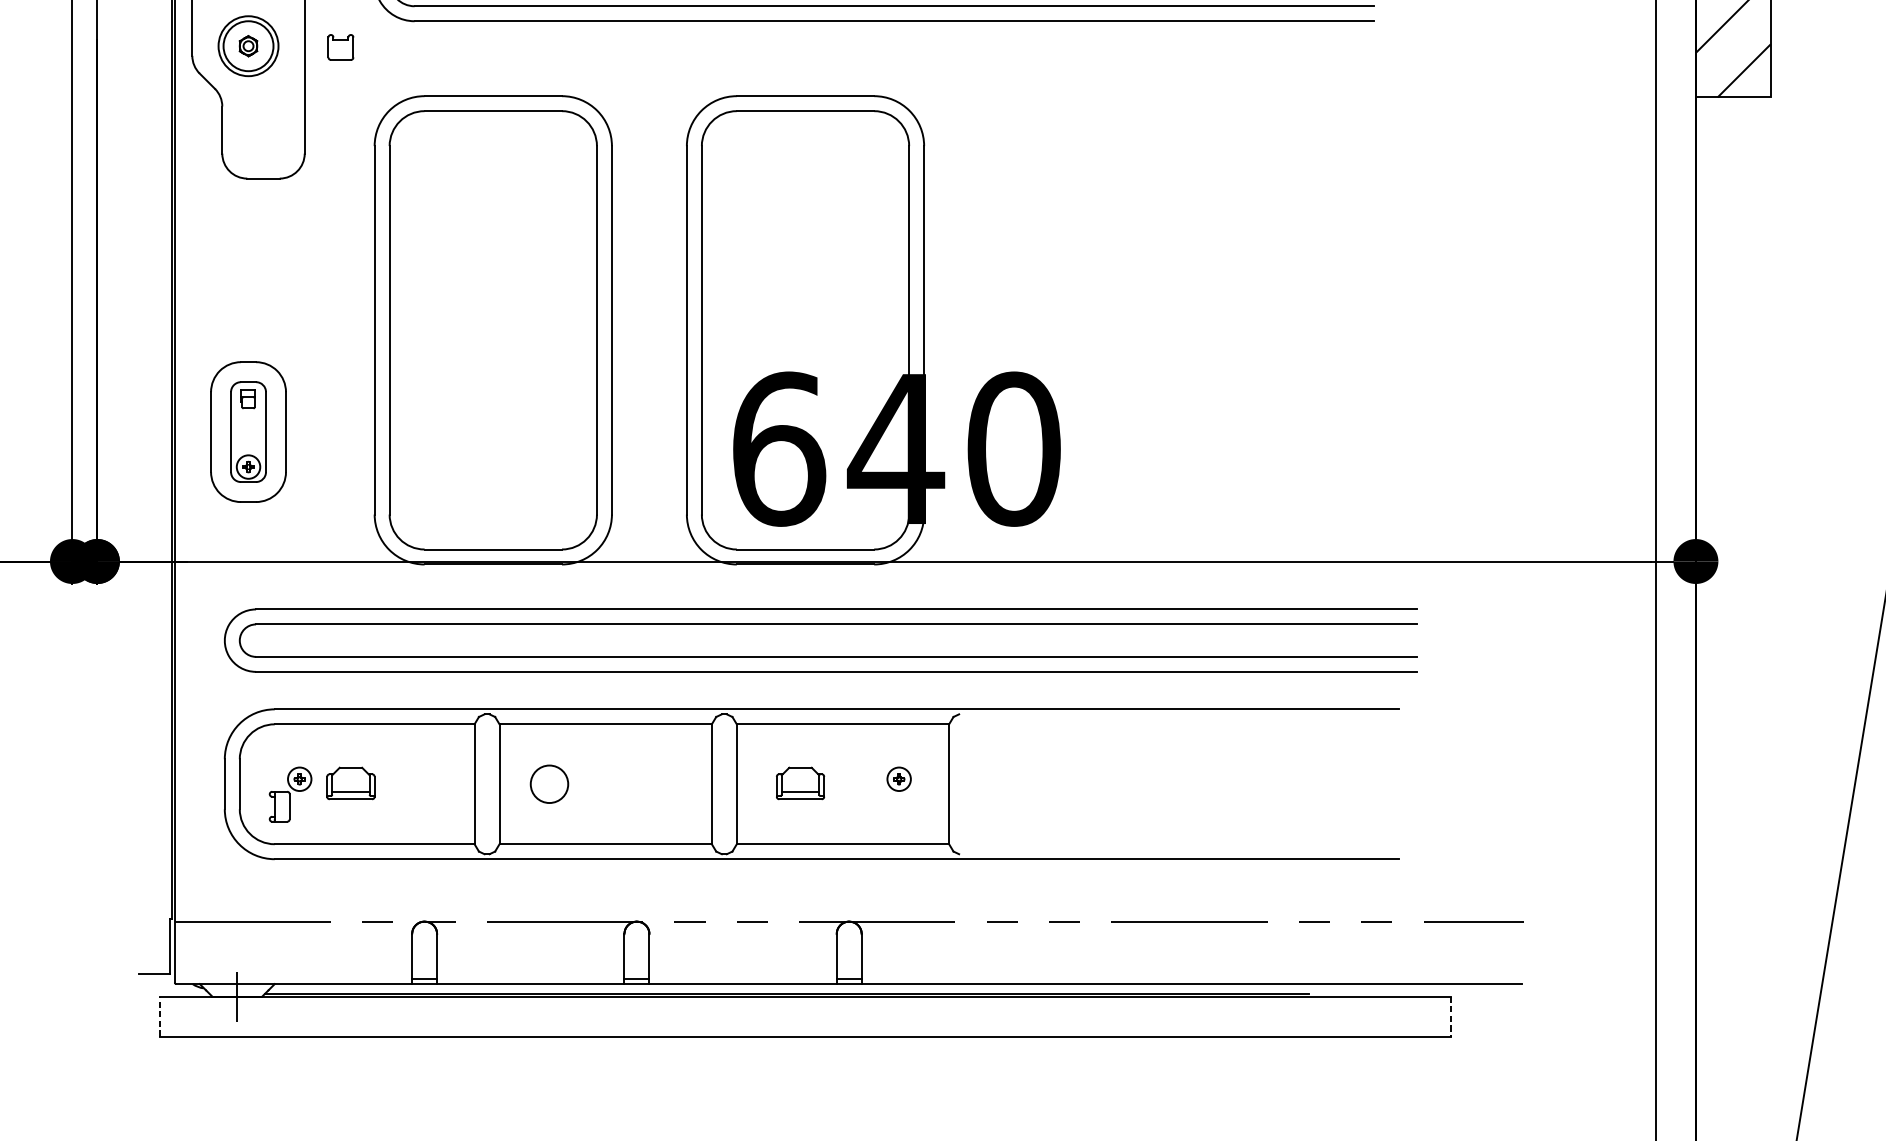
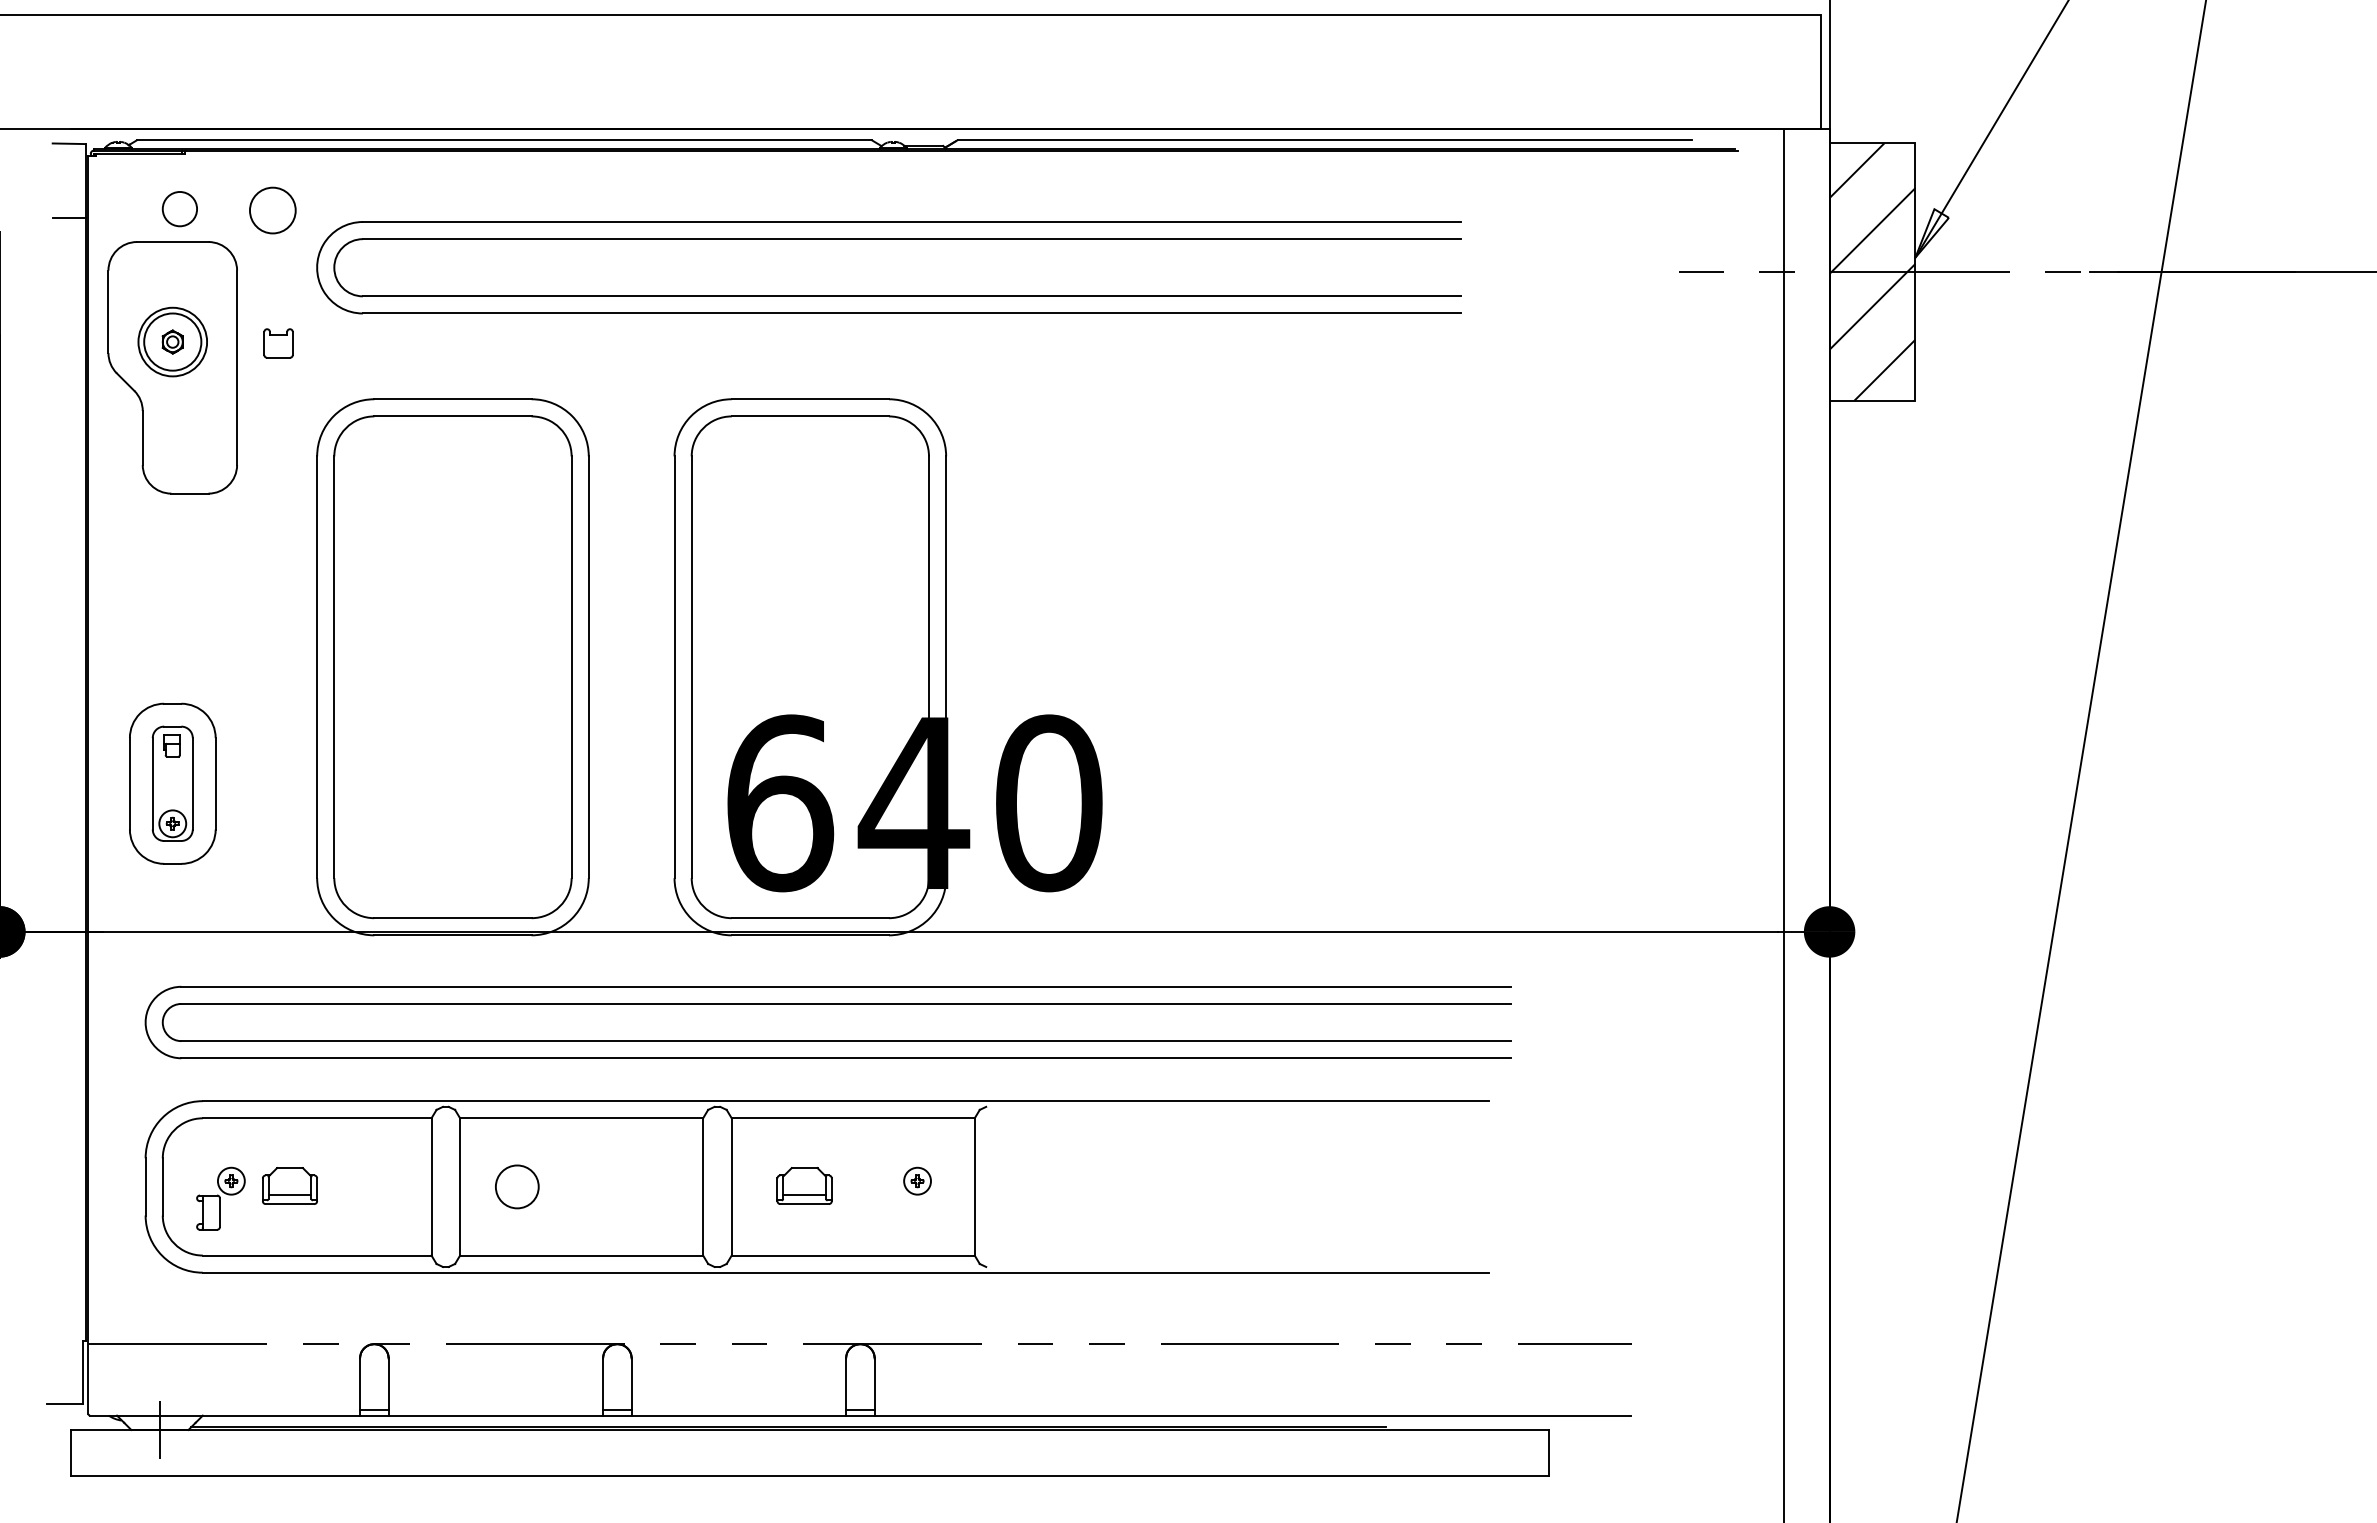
line: (160, 1016) -> (71, 1452), dashed -> solid
line: (1451, 1016) -> (1549, 1452), dashed -> solid

